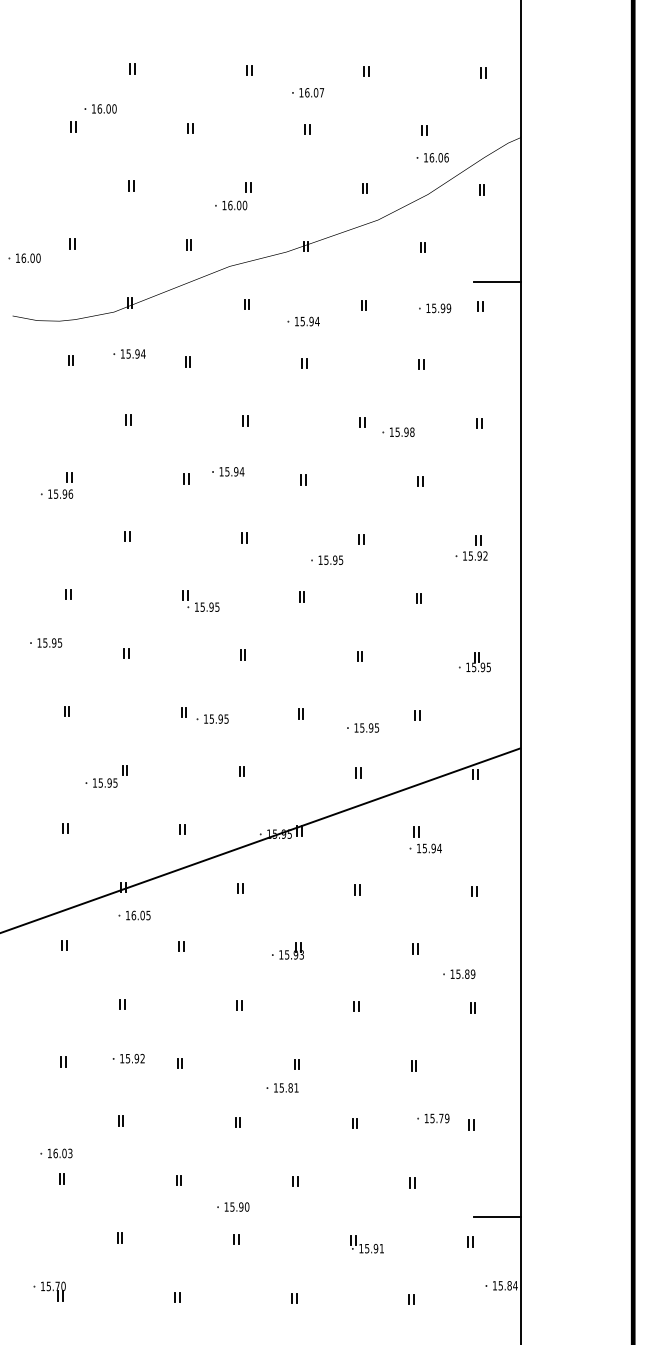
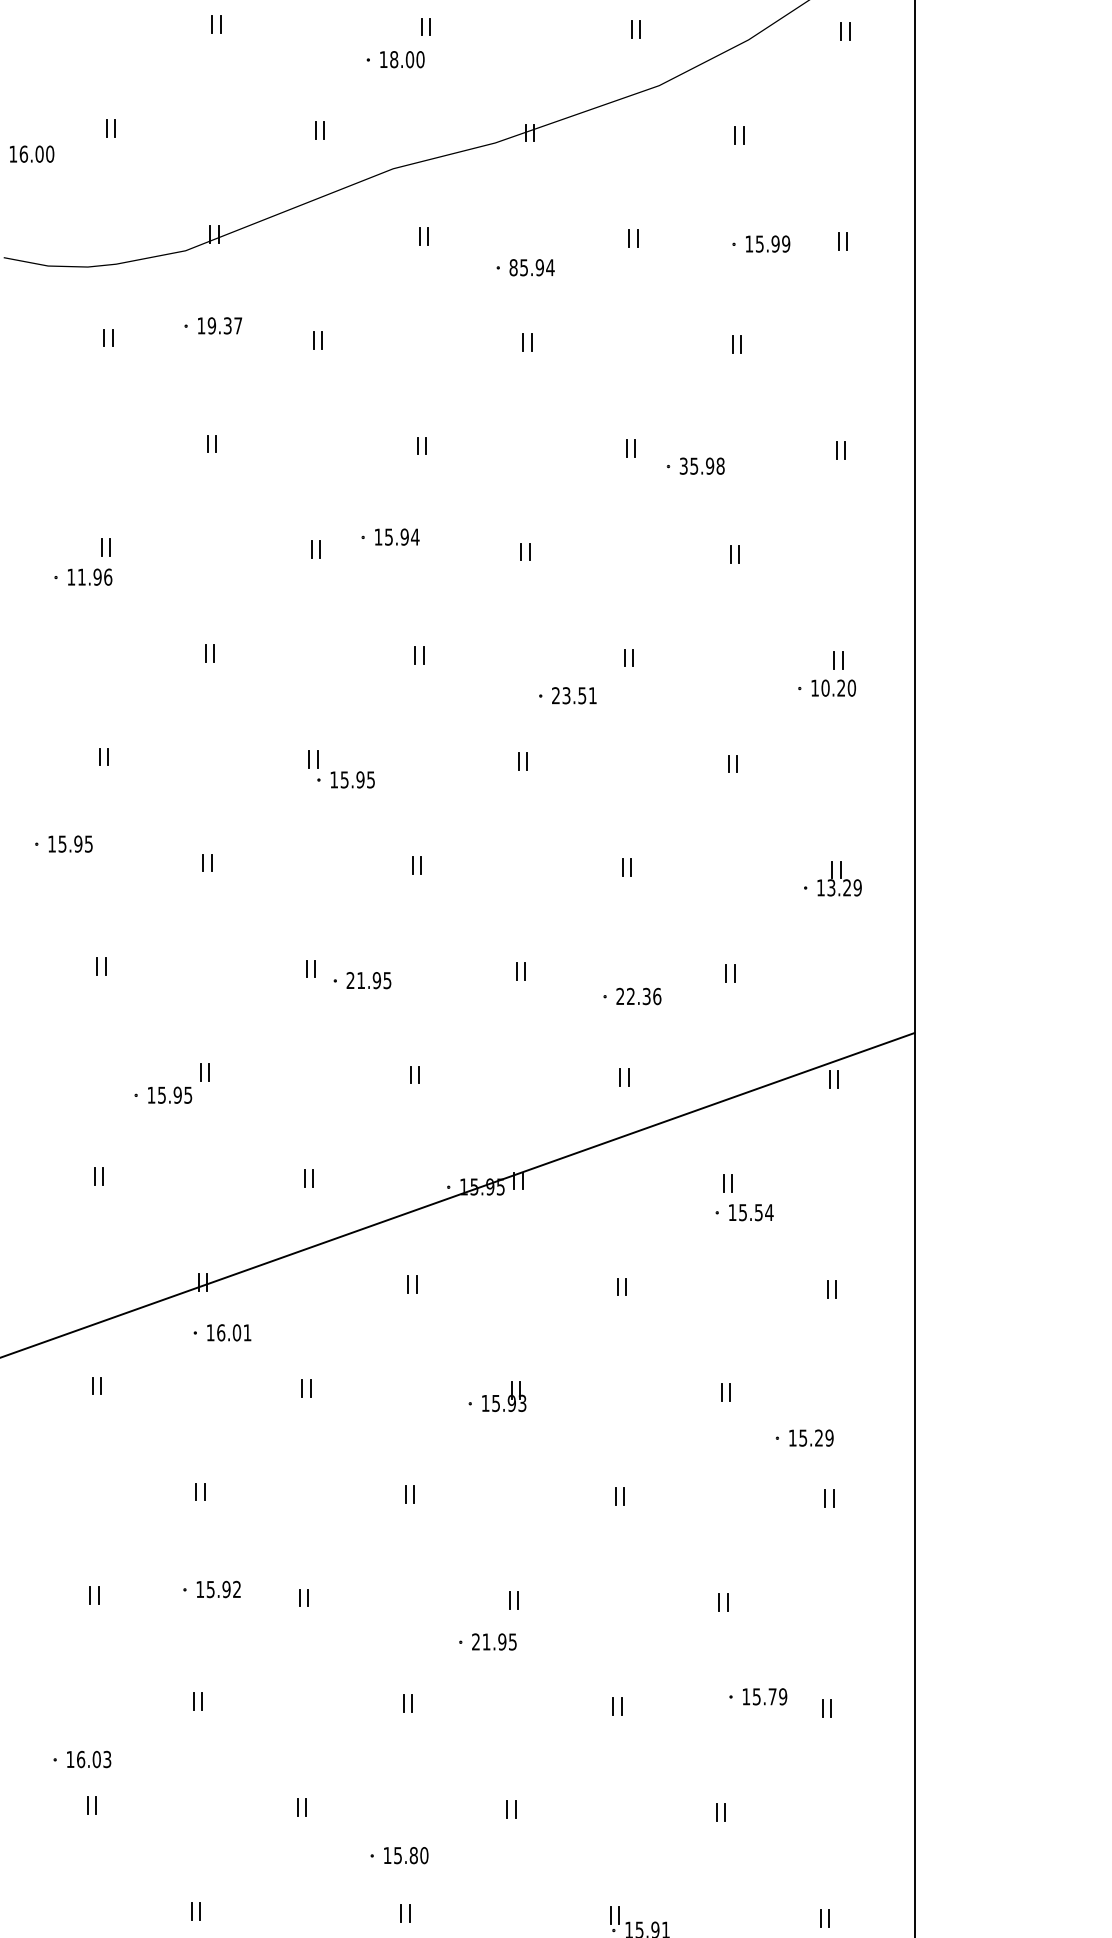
text: (230, 205) -> (394, 59), 16.00 -> 18.00
line: (497, 281) -> (873, 195), removed
text: (296, 321) -> (512, 267), 15.94 -> 85.94
text: (135, 353) -> (224, 324), 15.94 -> 19.37
text: (391, 431) -> (683, 464), 15.98 -> 35.98
text: (56, 493) -> (82, 576), 15.96 -> 11.96
text: (477, 555) -> (837, 687), 15.92 -> 10.20
text: (330, 559) -> (573, 694), 15.95 -> 23.51
text: (481, 667) -> (844, 888), 15.95 -> 13.29
text: (208, 718) -> (355, 979), 15.95 -> 21.95
text: (366, 727) -> (638, 995), 15.95 -> 22.36
text: (433, 847) -> (758, 1210), 15.94 -> 15.54
text: (148, 915) -> (247, 1332), 16.05 -> 16.01
text: (467, 973) -> (819, 1436), 15.89 -> 15.29
text: (285, 1087) -> (493, 1641), 15.81 -> 21.95
text: (241, 1206) -> (414, 1854), 15.90 -> 15.80
line: (497, 1216) -> (873, 1872), removed

